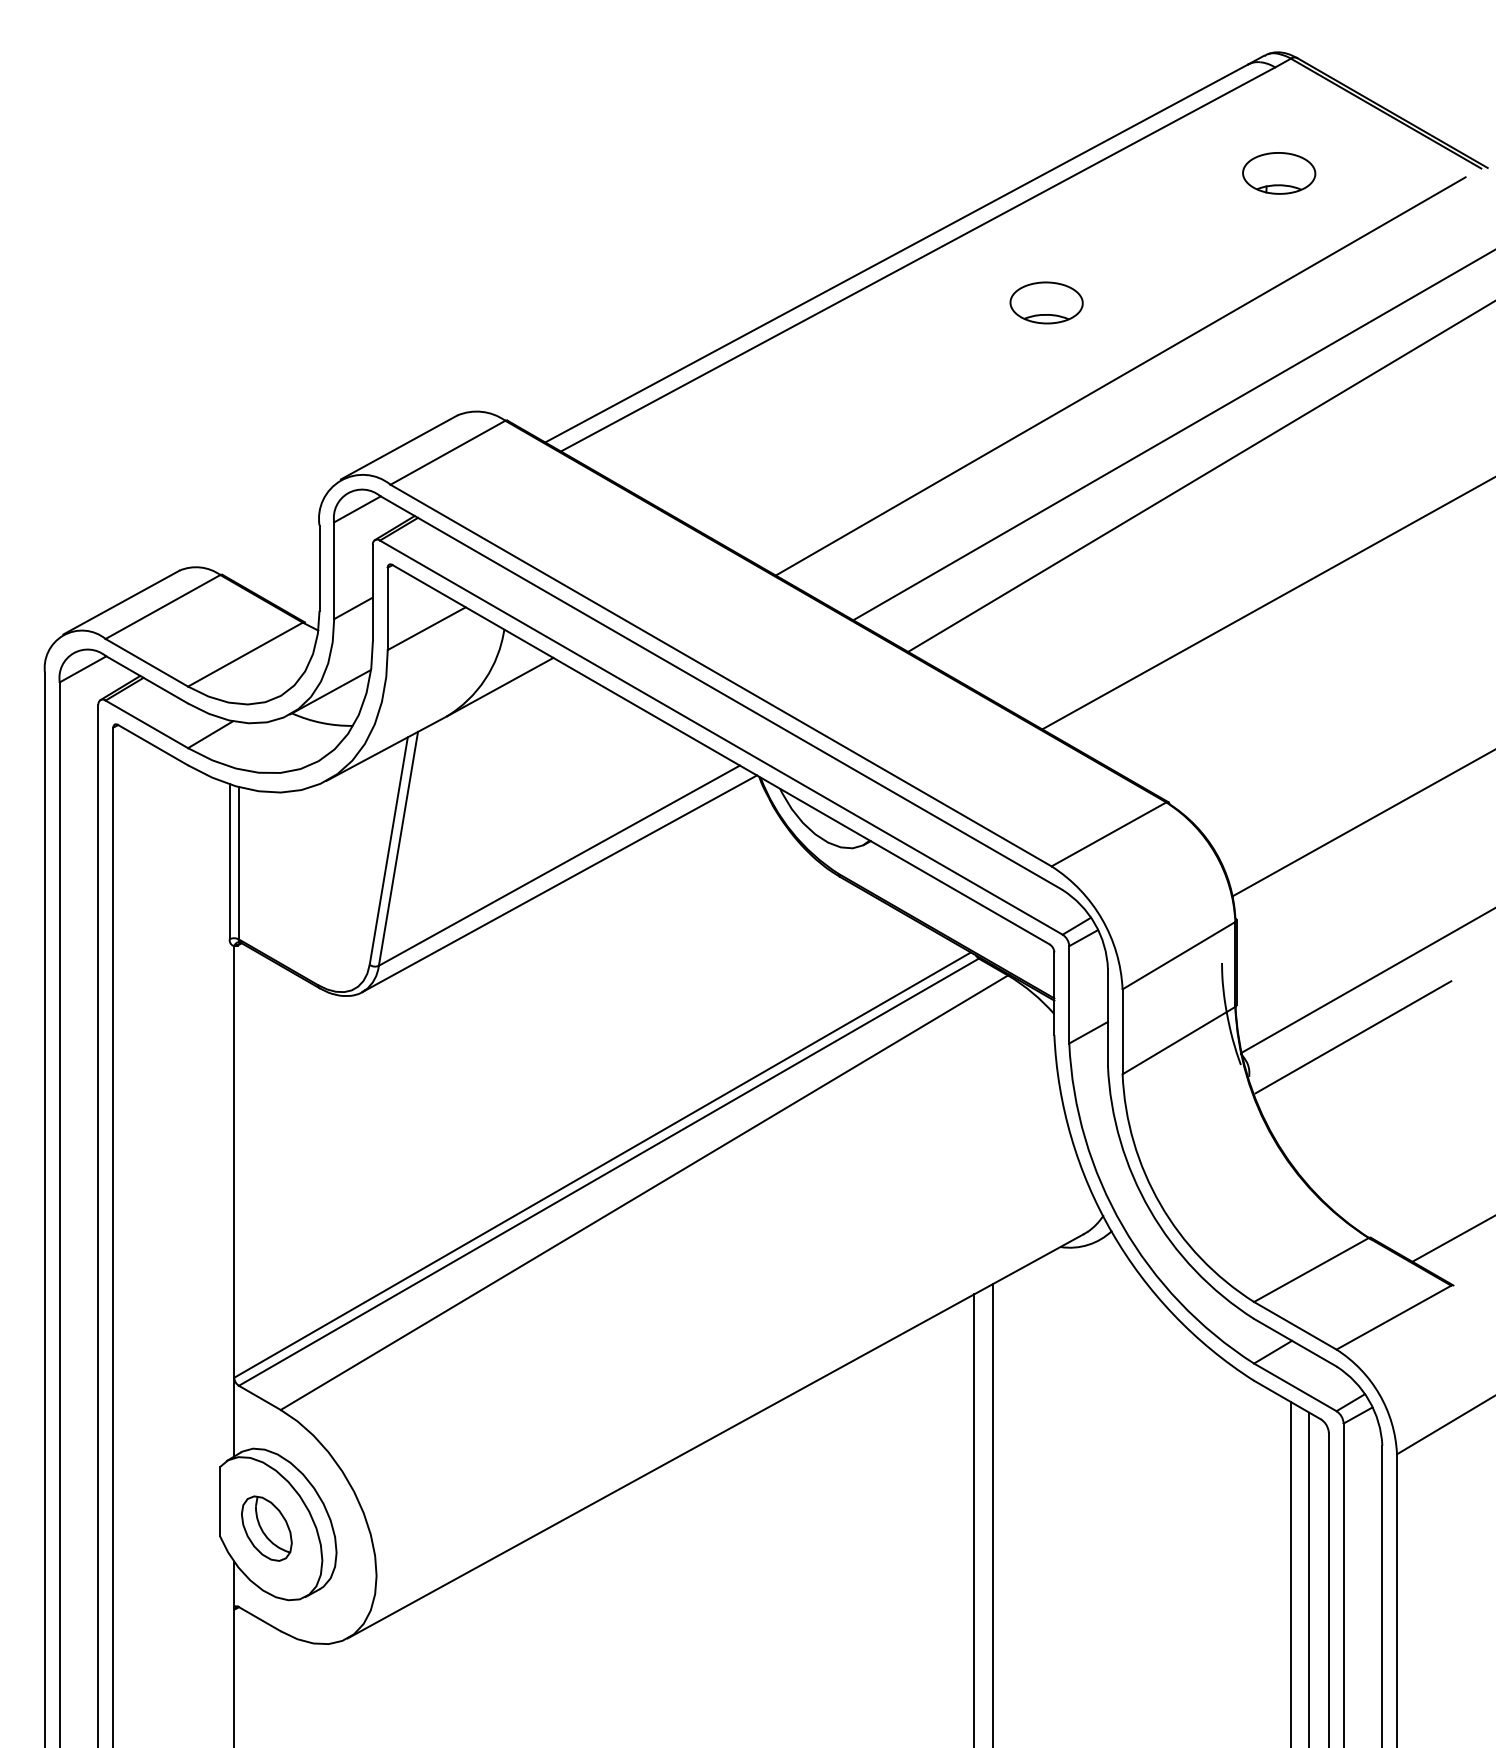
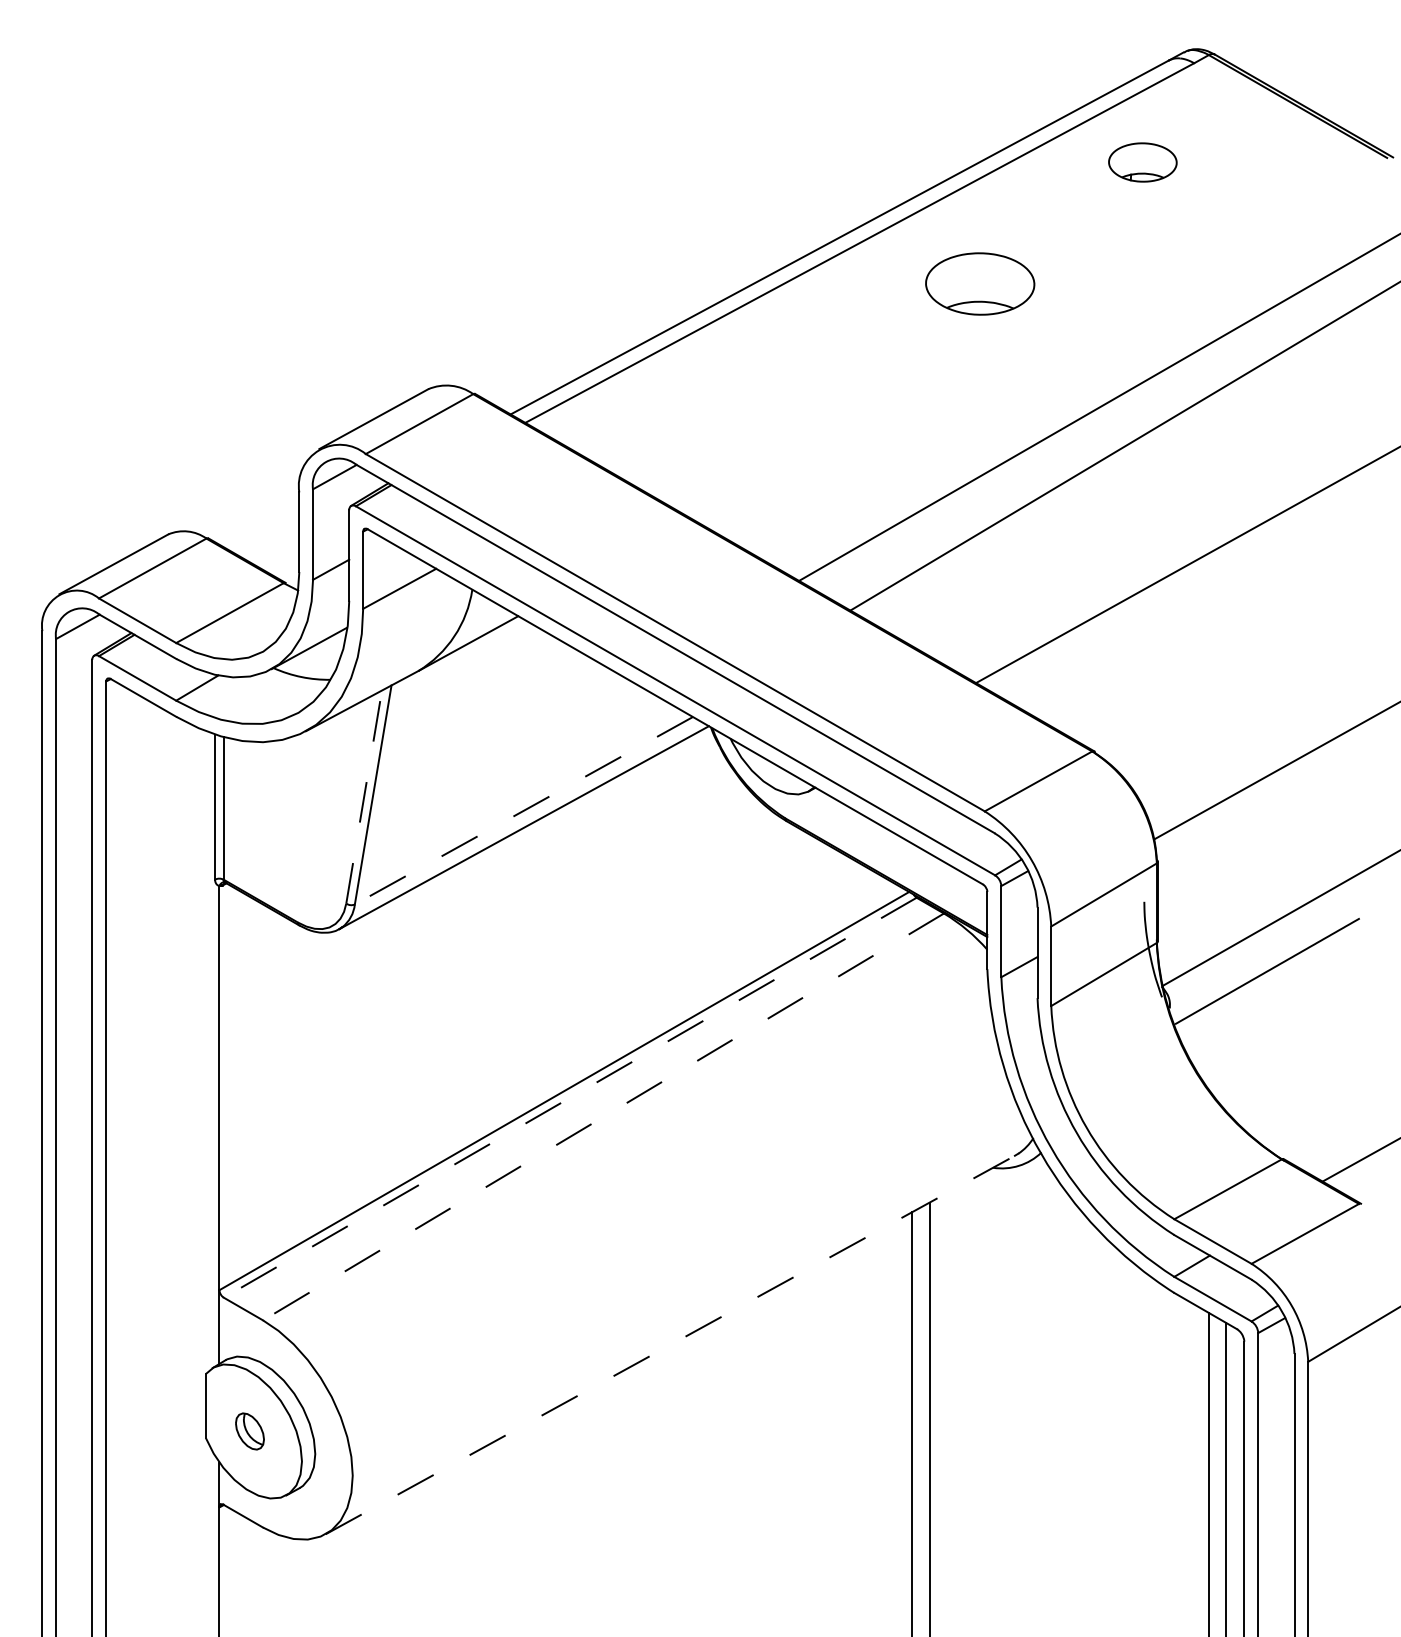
part: (1278, 173) -> (1142, 162), moved
part: (1045, 302) -> (979, 283), size x1.6
line: (1120, 376) -> (1049, 352), removed
line: (389, 851) -> (364, 797), solid -> dashed
line: (558, 865) -> (523, 810), solid -> dashed
line: (609, 1171) -> (570, 1097), solid -> dashed
line: (644, 1192) -> (603, 1116), solid -> dashed
line: (715, 1435) -> (670, 1344), solid -> dashed
part: (266, 1528) -> (249, 1431), size x0.6

